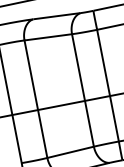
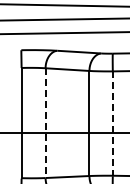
line: (107, 86) -> (112, 124), solid -> dashed
line: (35, 99) -> (45, 123), solid -> dashed

